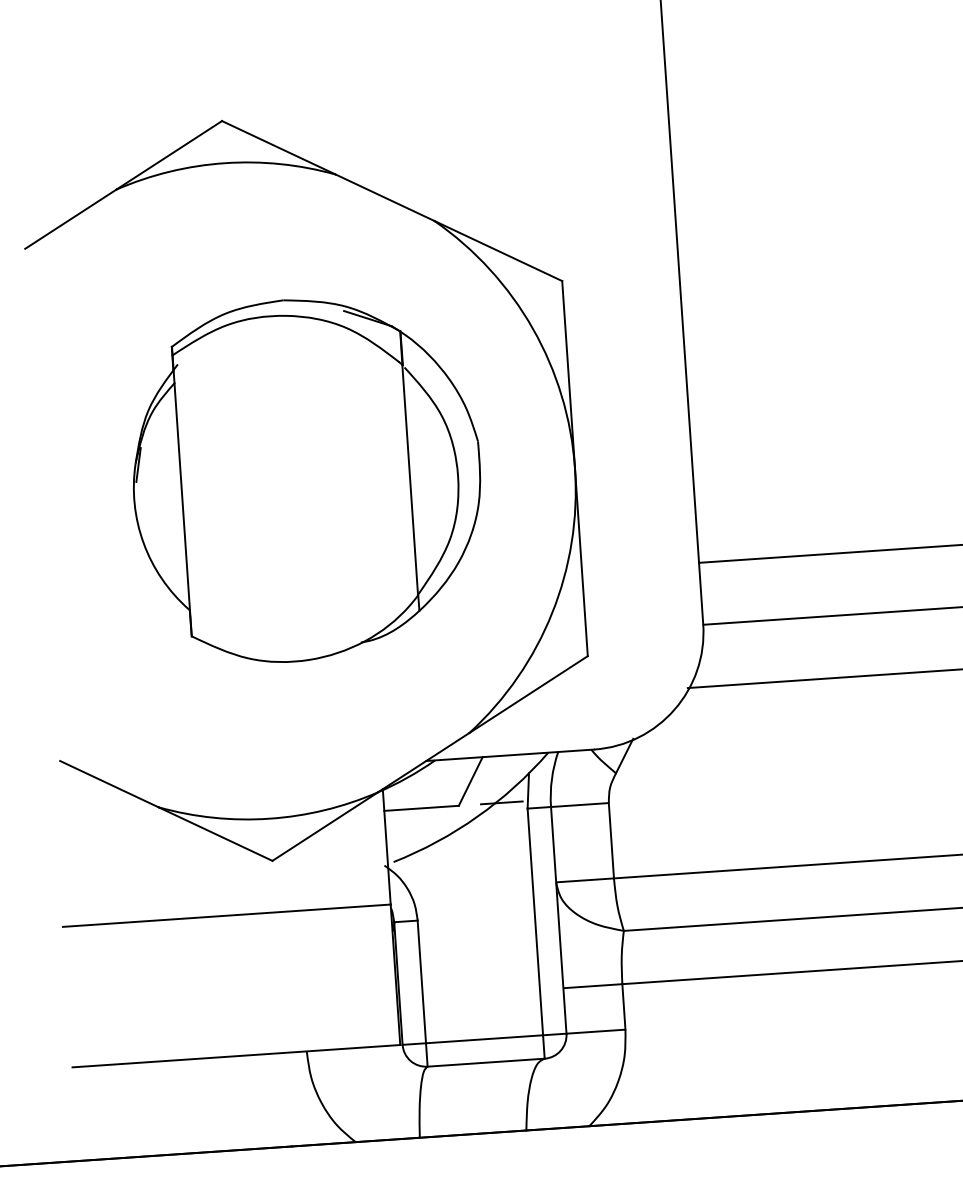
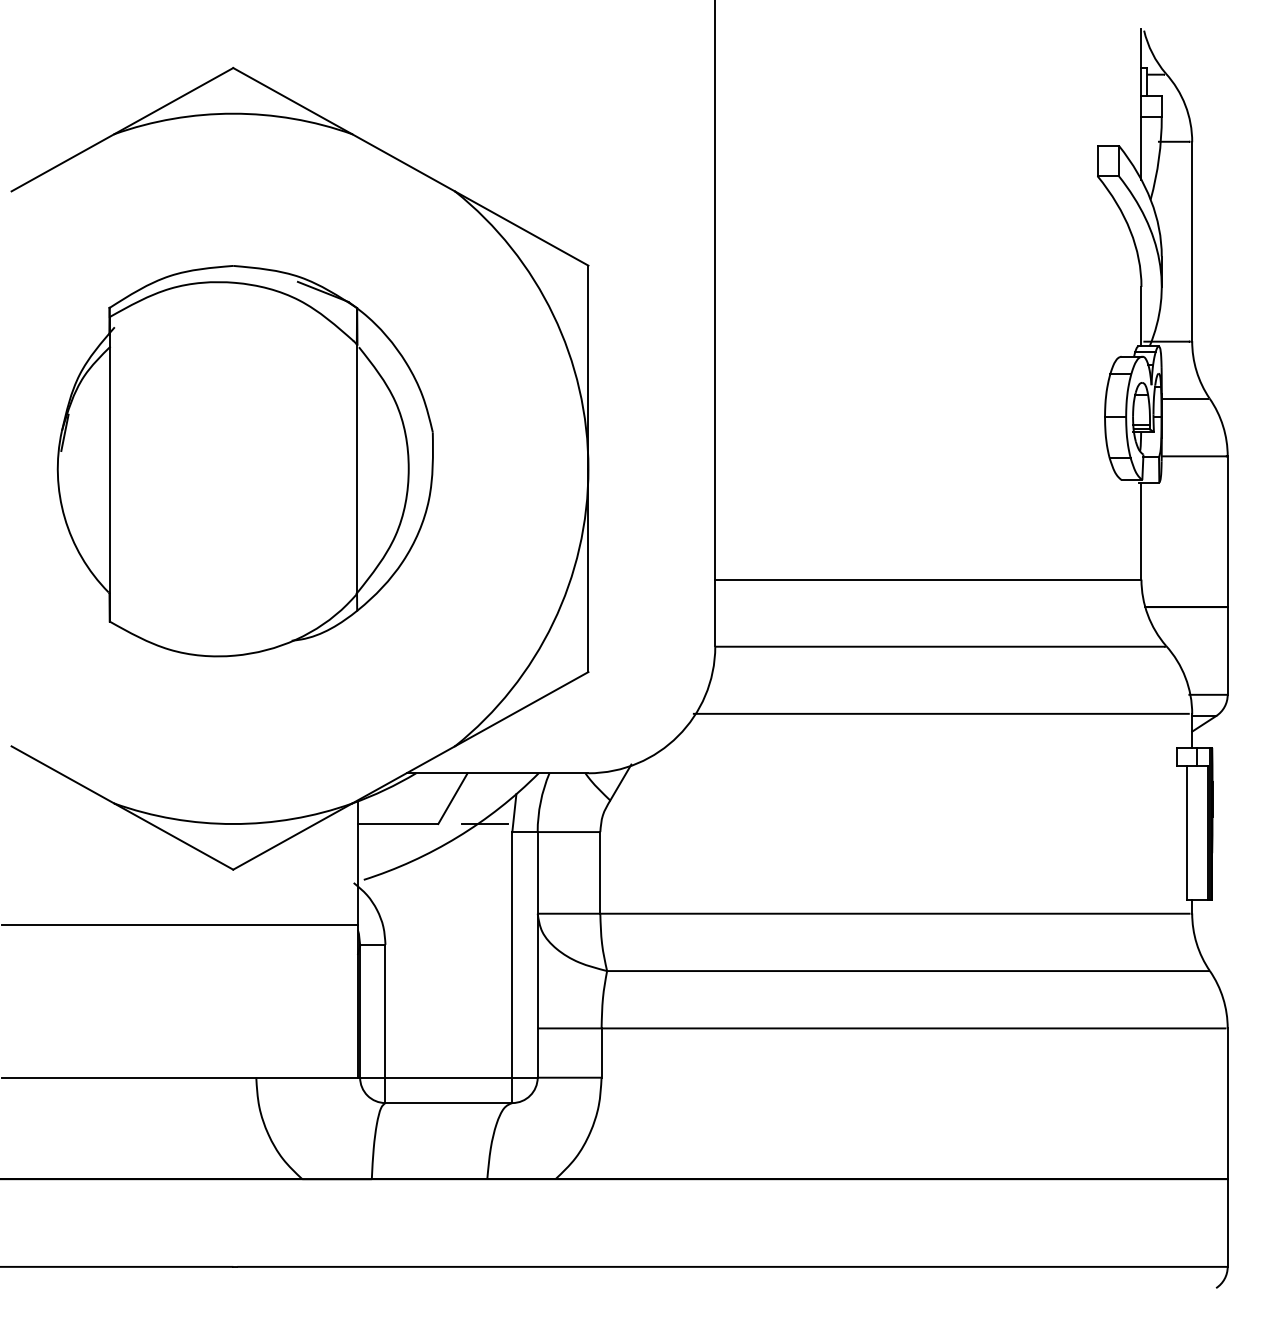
part: (306, 480) -> (244, 461), moved

